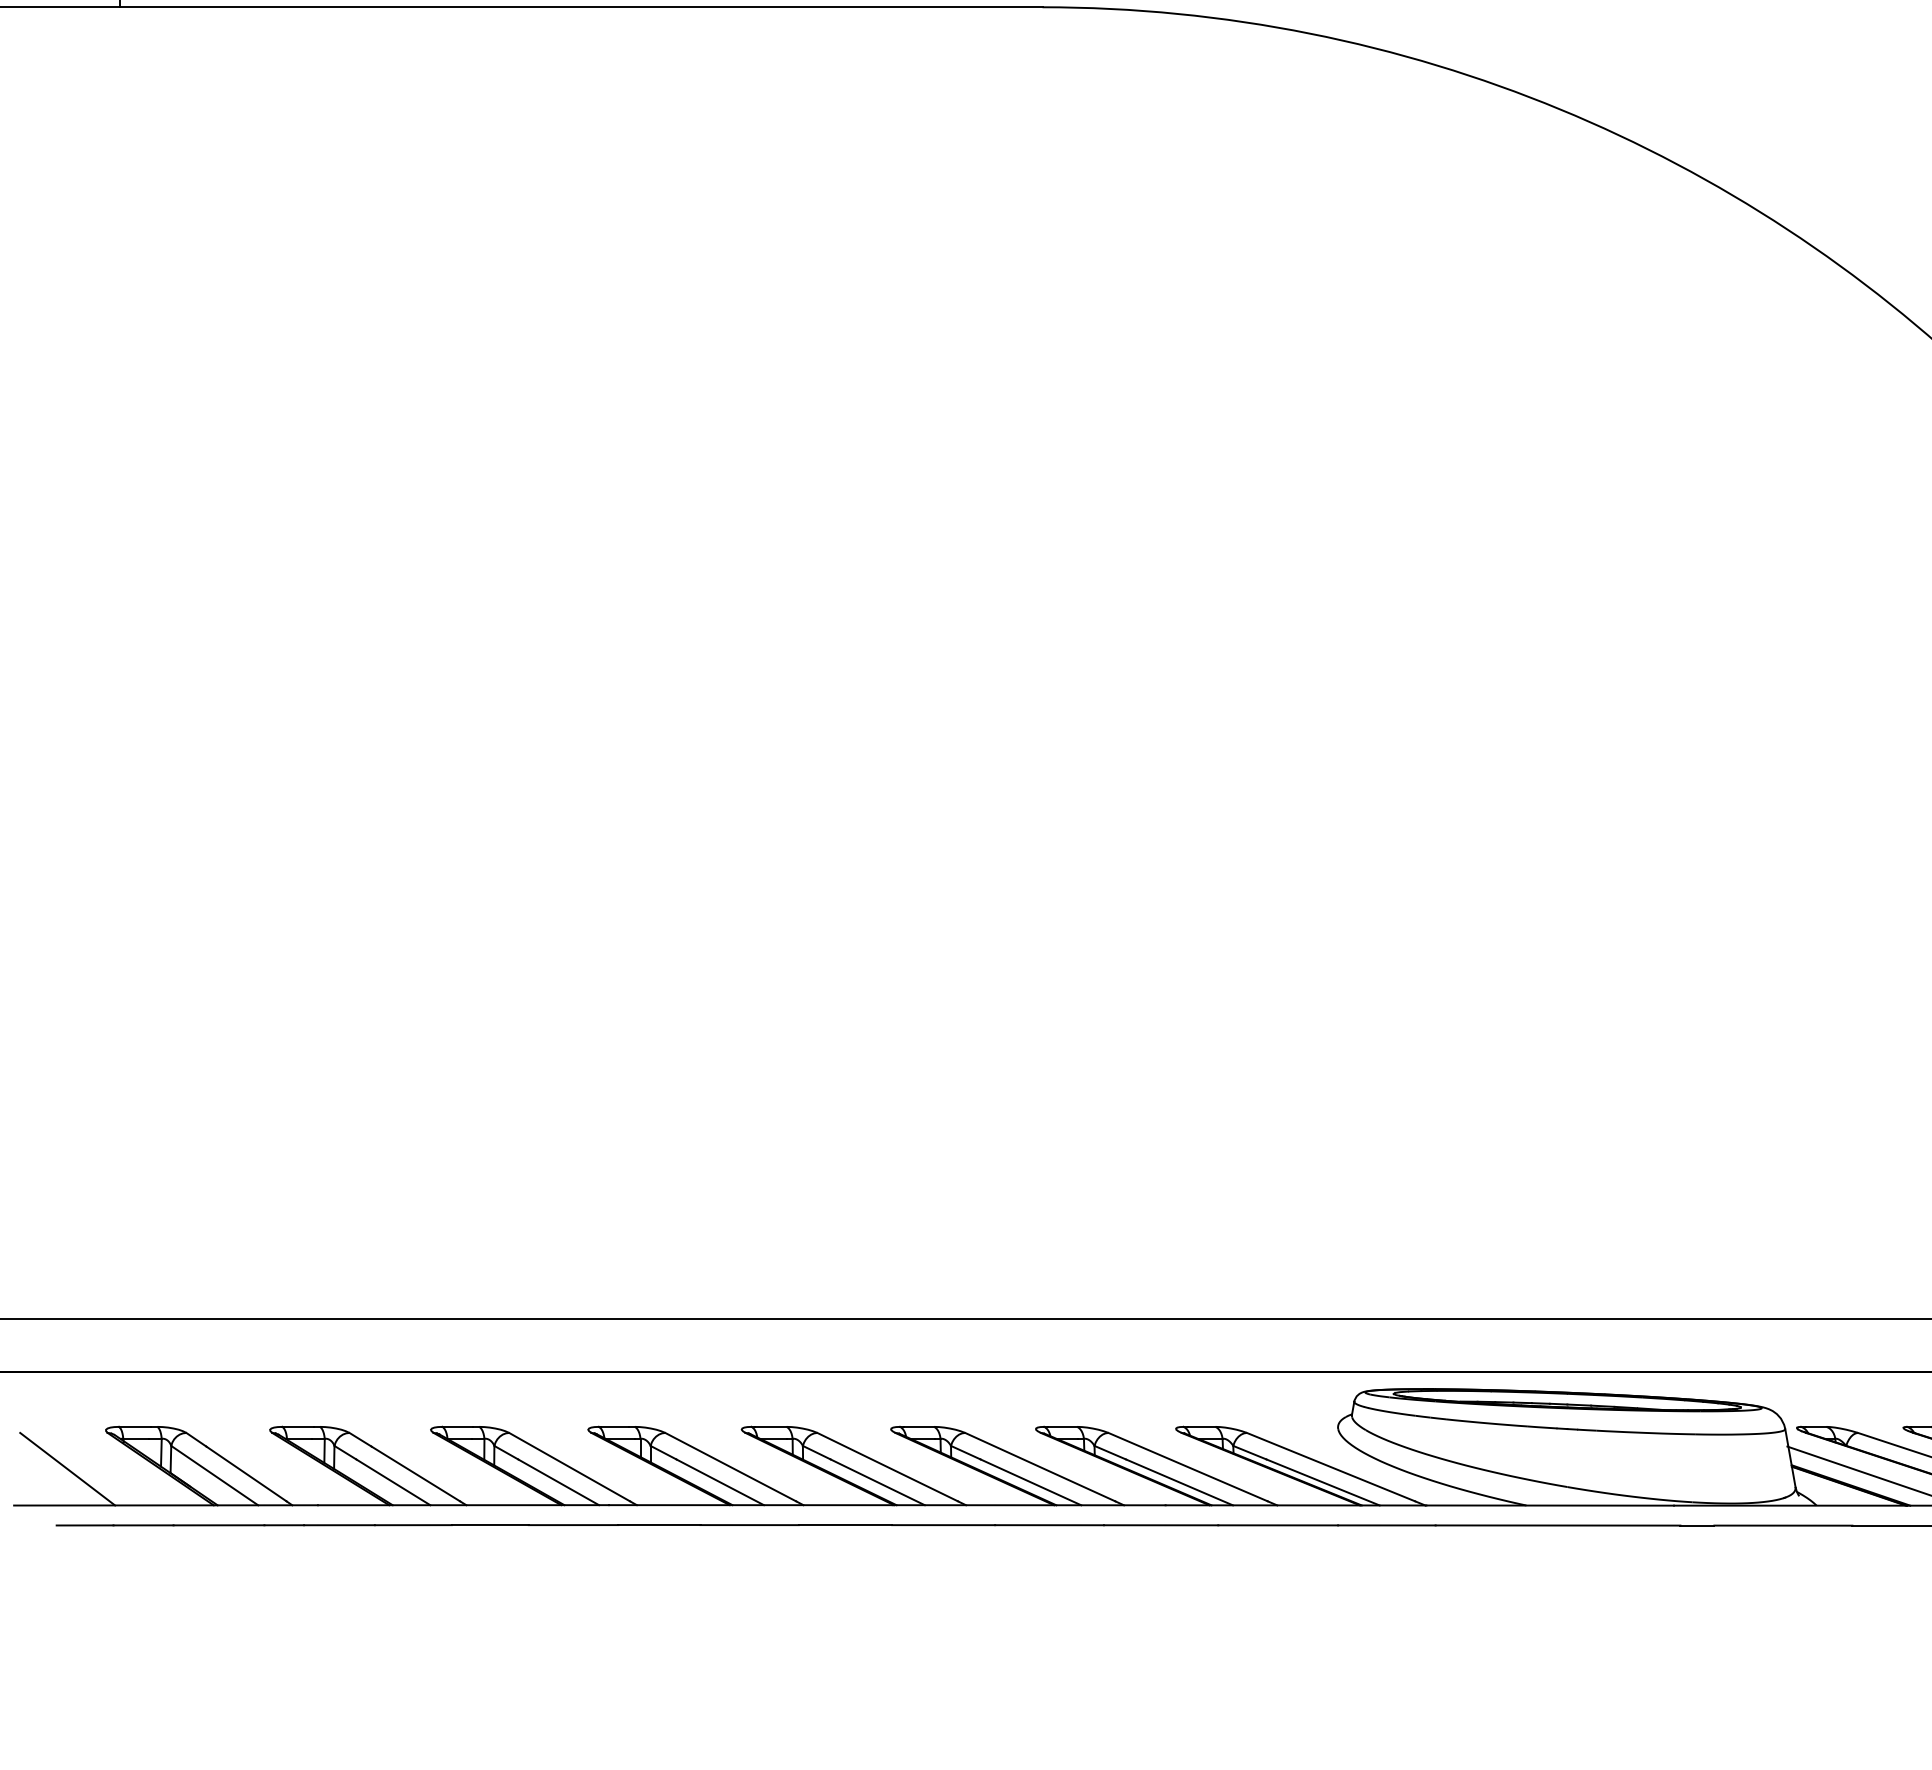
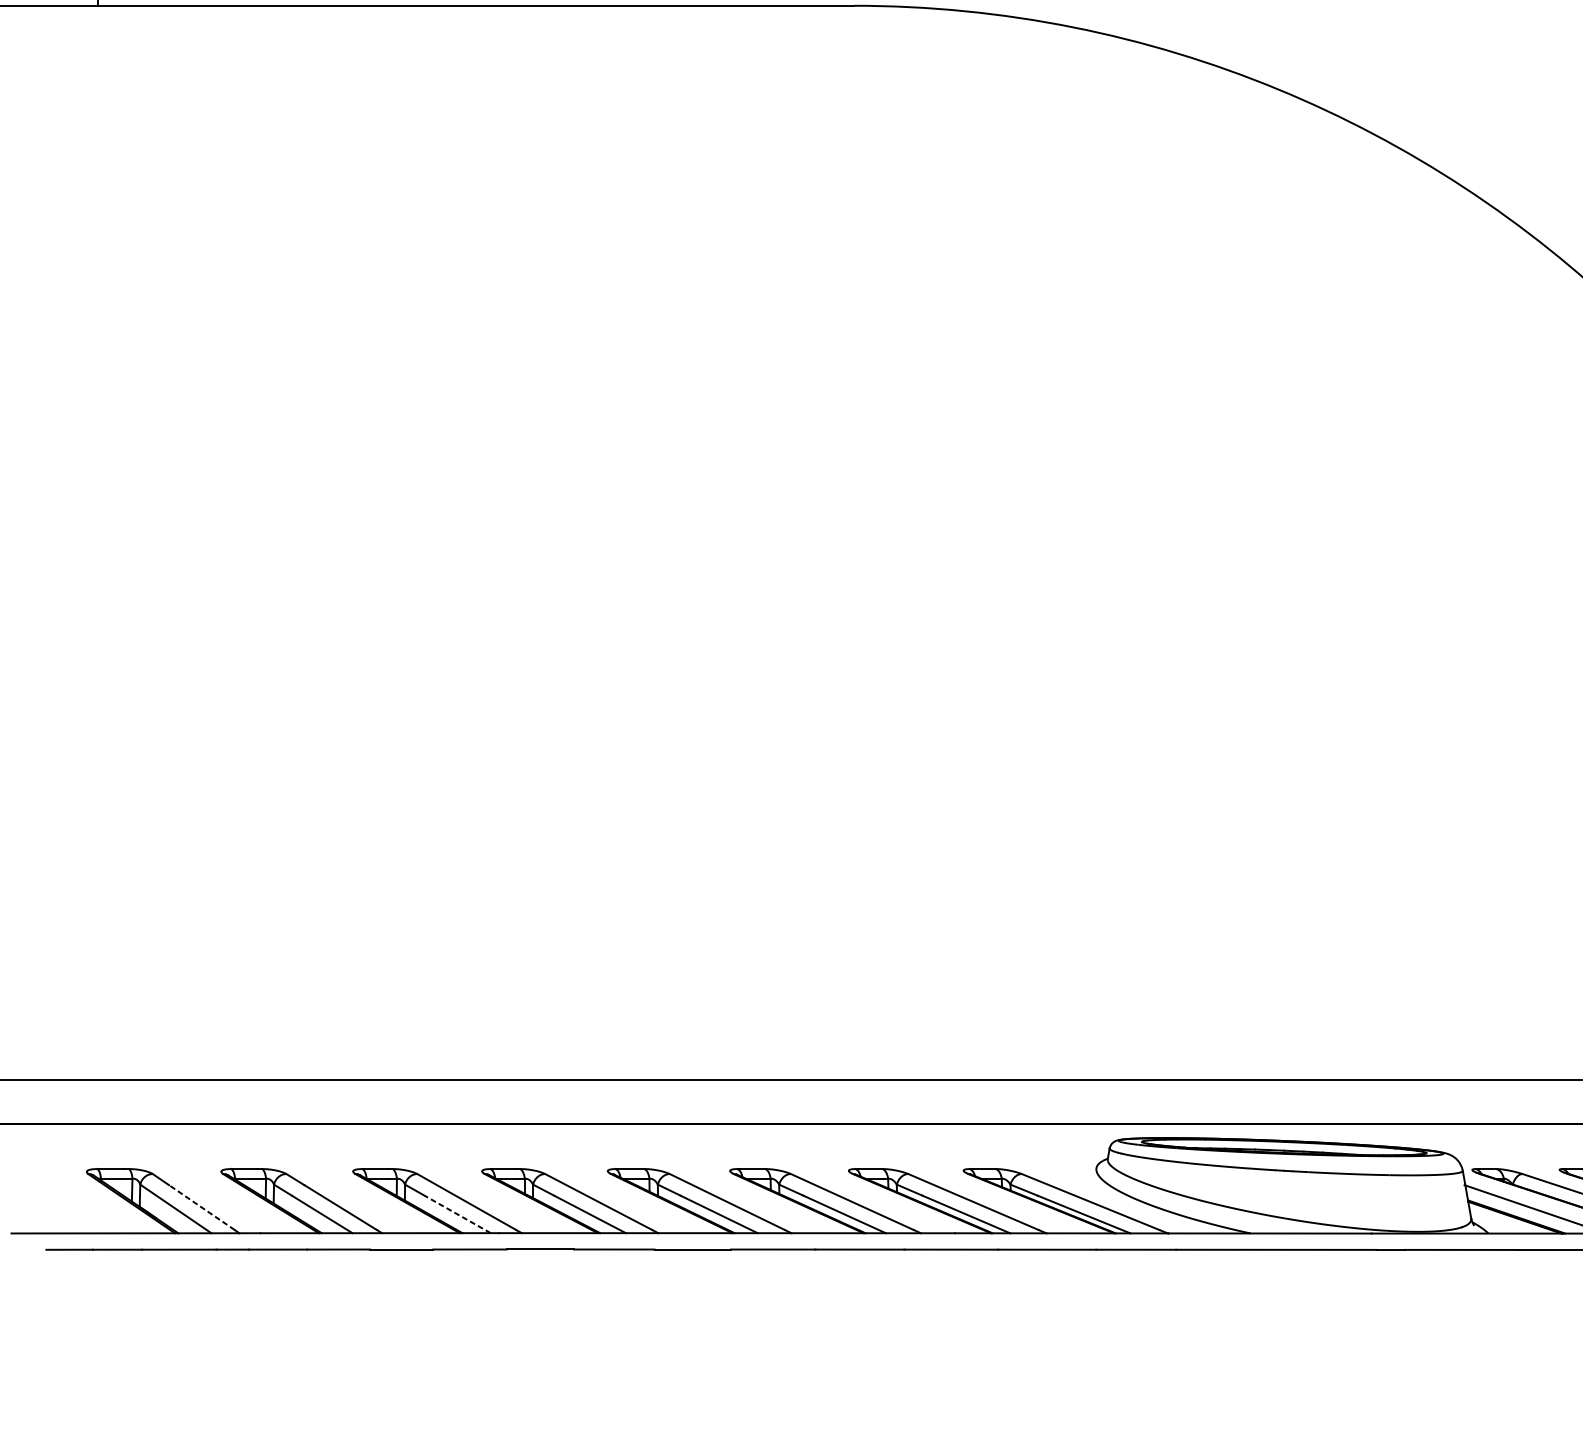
line: (67, 1468) -> (55, 1203), removed
line: (246, 1473) -> (201, 1207), solid -> dashed
line: (558, 1482) -> (457, 1214), solid -> dashed

